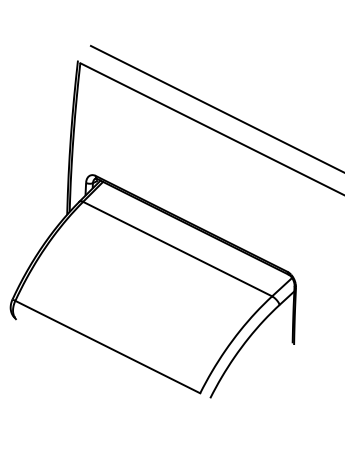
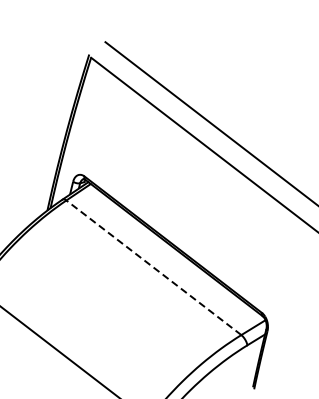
line: (177, 249) -> (153, 268), solid -> dashed

